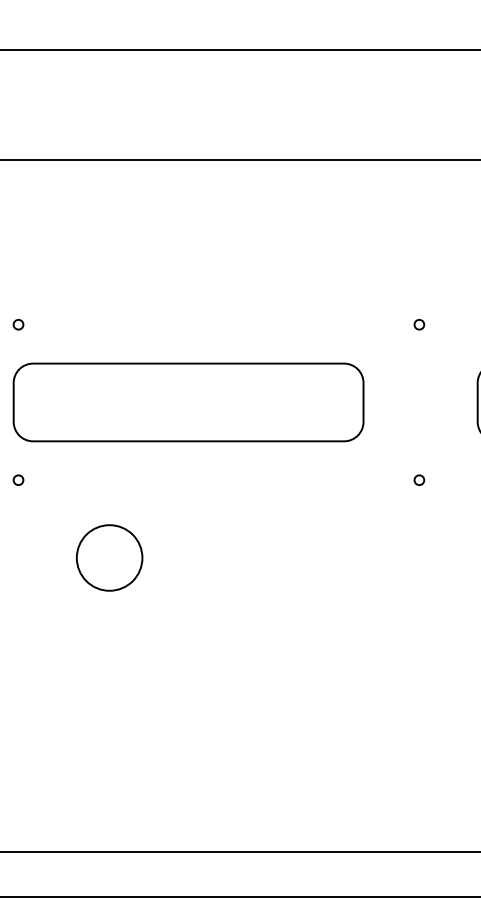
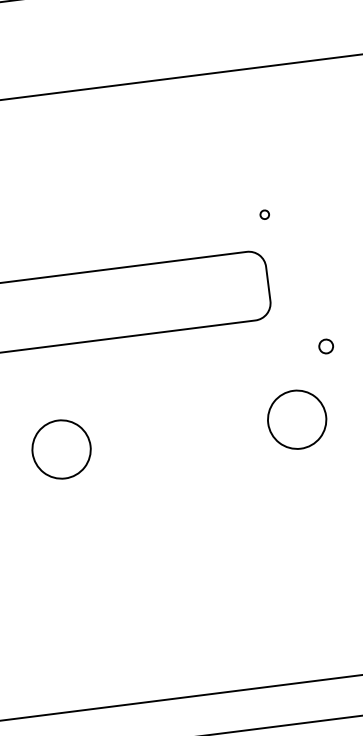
part: (419, 324) -> (264, 214), moved
part: (419, 479) -> (326, 345), size x1.6
part: (376, 557) -> (297, 419), added

